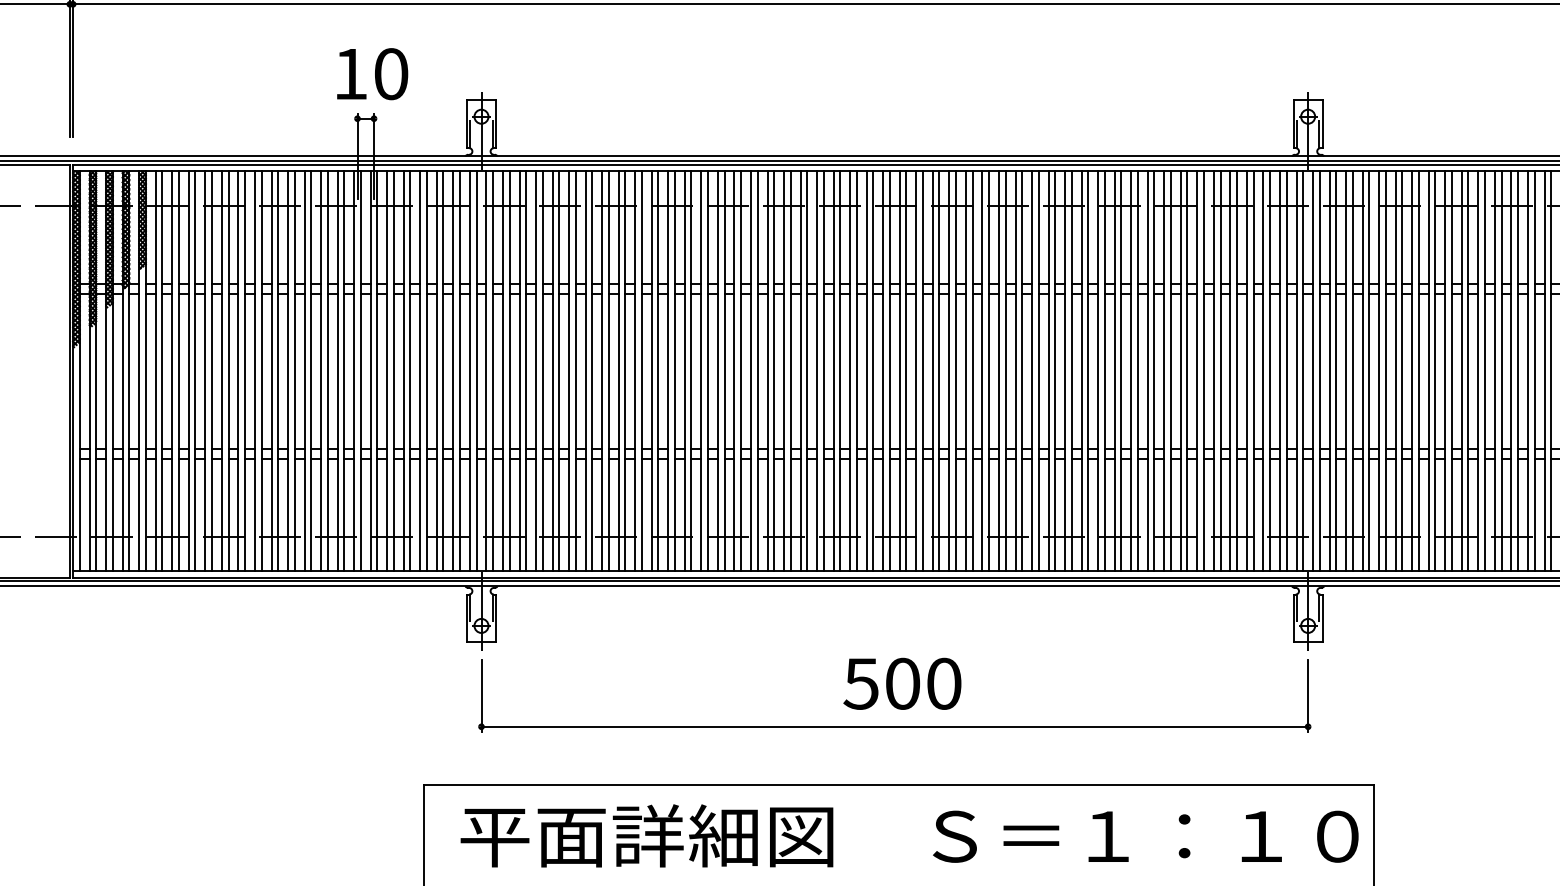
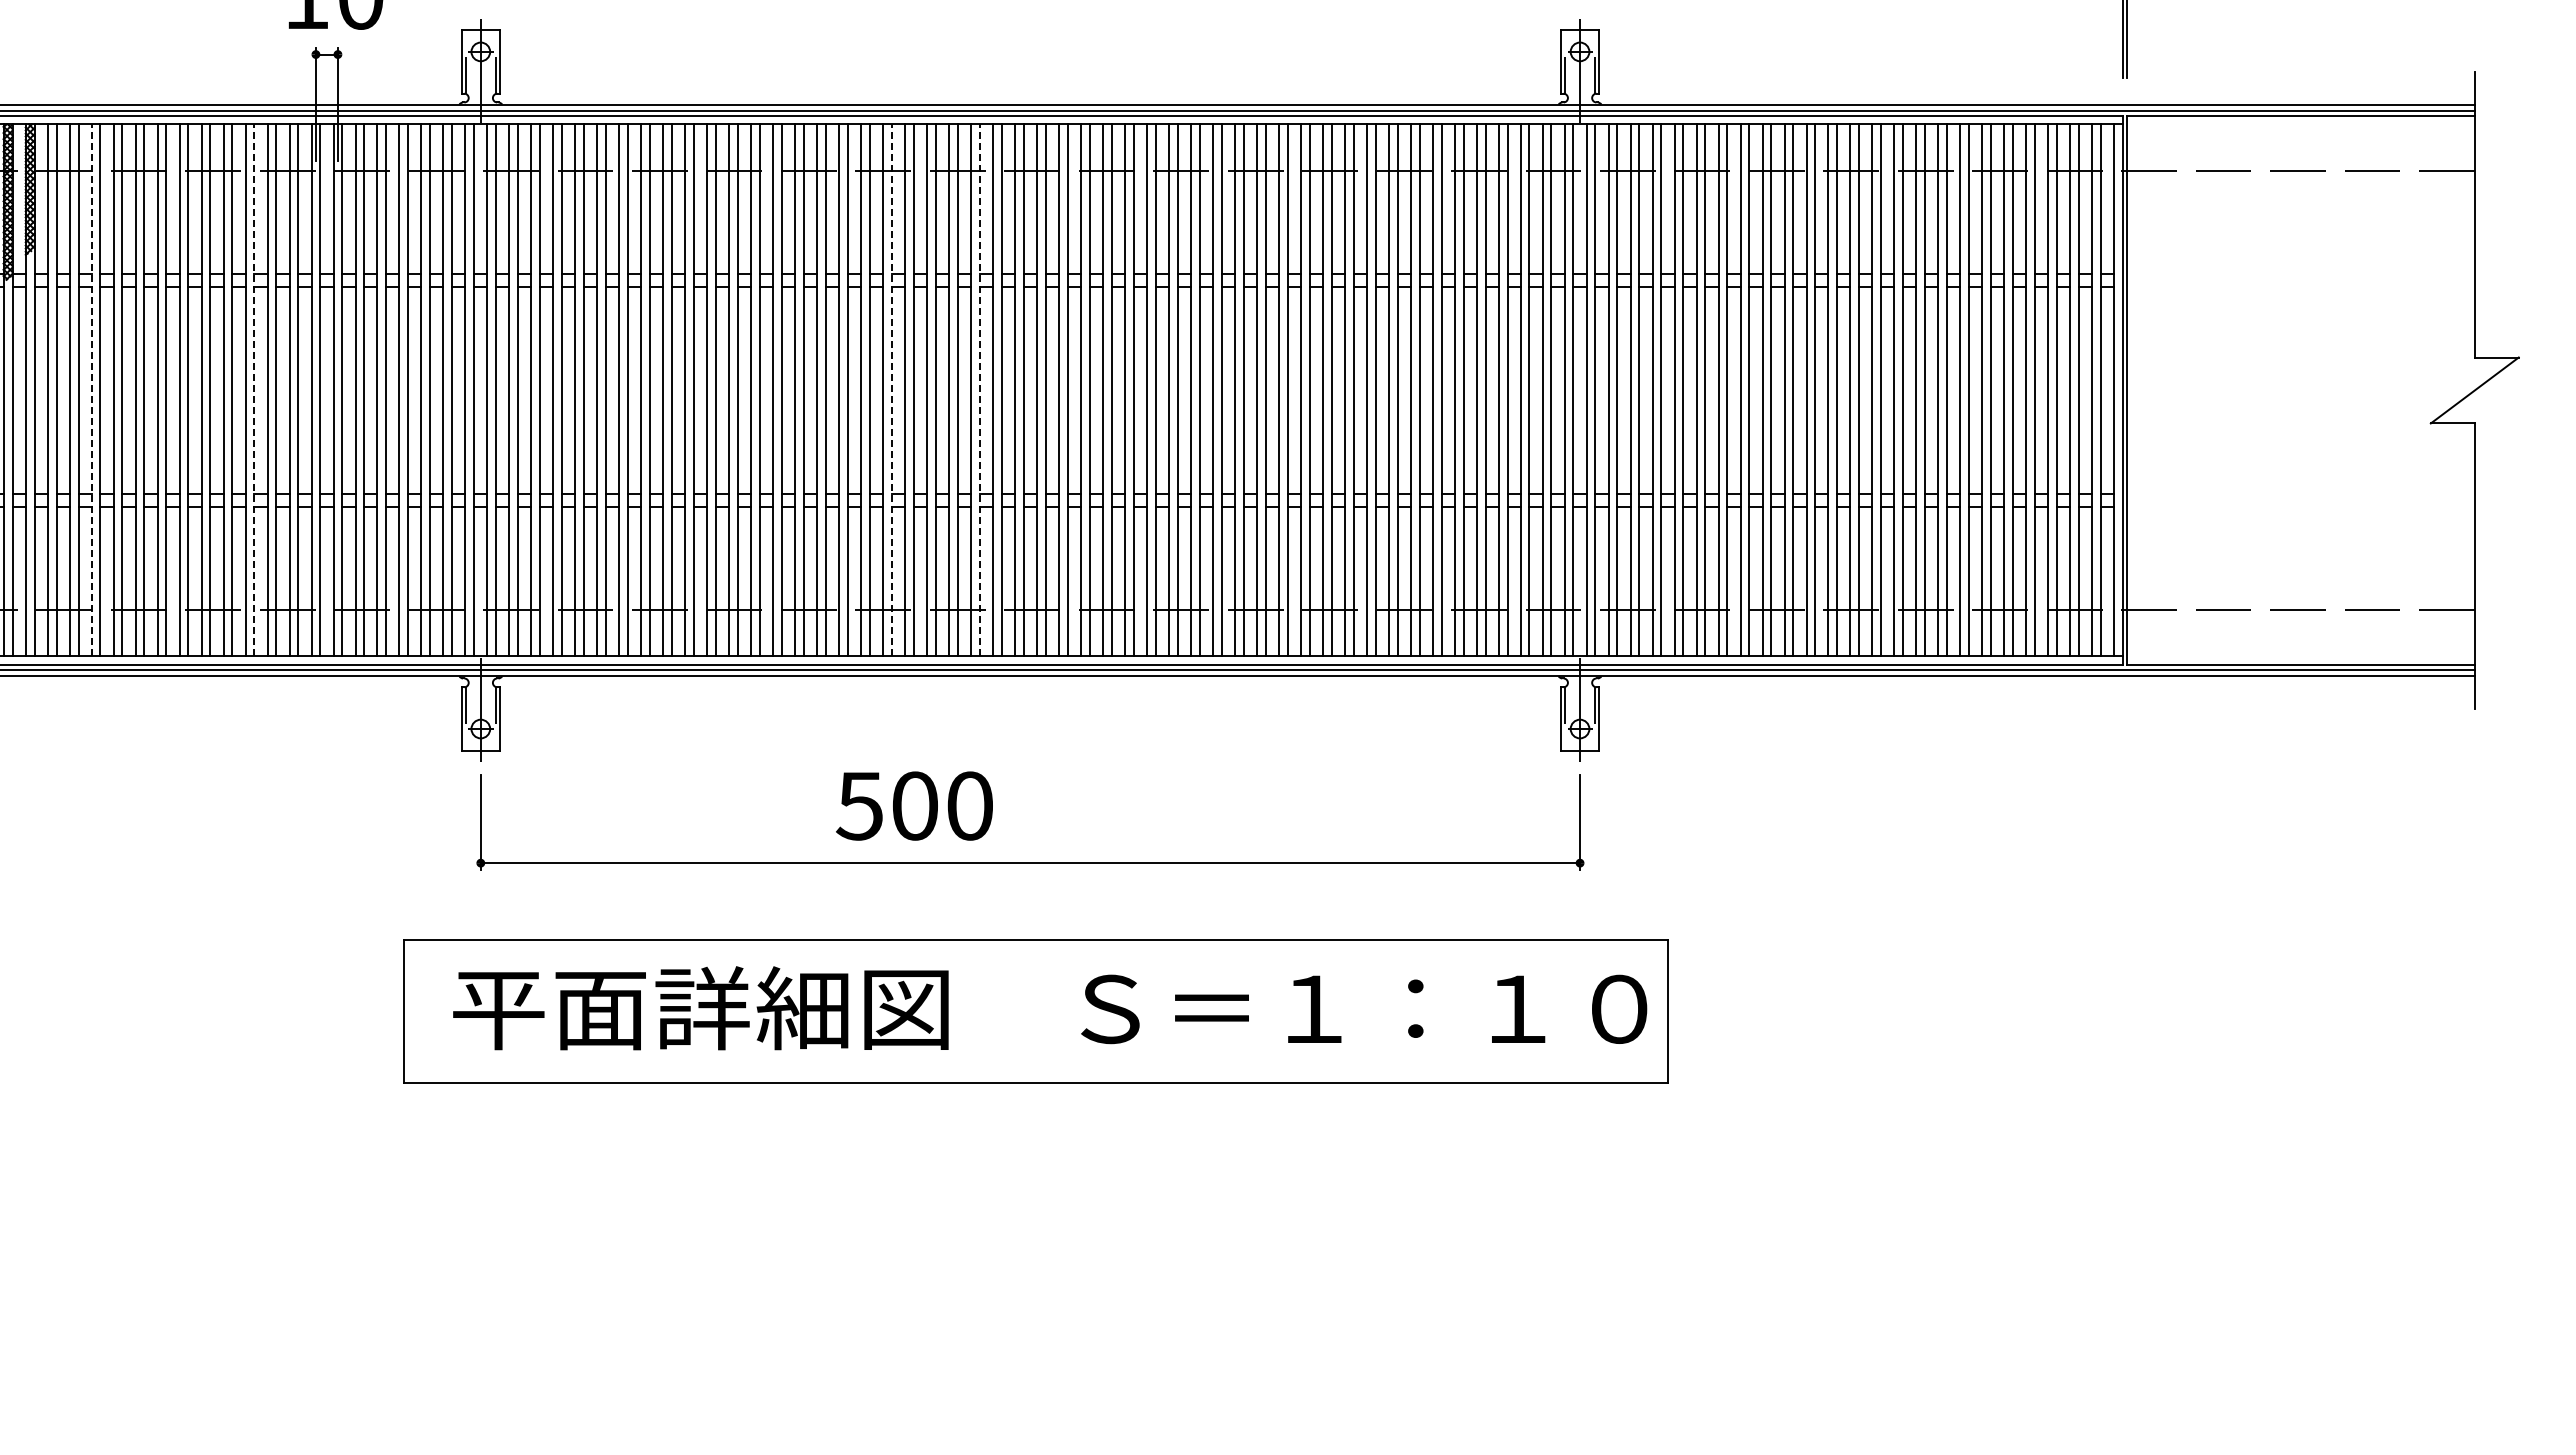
line: (188, 370) -> (91, 389), solid -> dashed
line: (311, 370) -> (254, 389), solid -> dashed
line: (790, 370) -> (891, 389), solid -> dashed
line: (856, 370) -> (979, 389), solid -> dashed
text: (902, 683) -> (914, 805), moved

